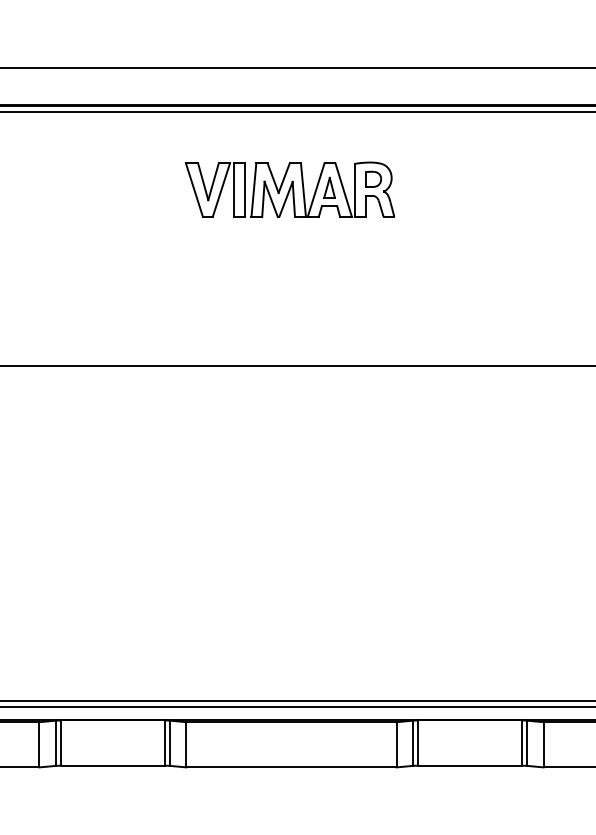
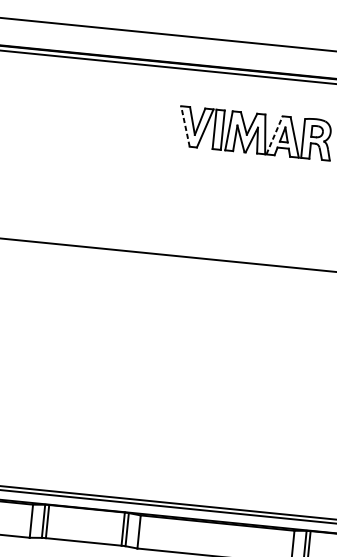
line: (194, 189) -> (185, 126), solid -> dashed
line: (316, 189) -> (274, 135), solid -> dashed

